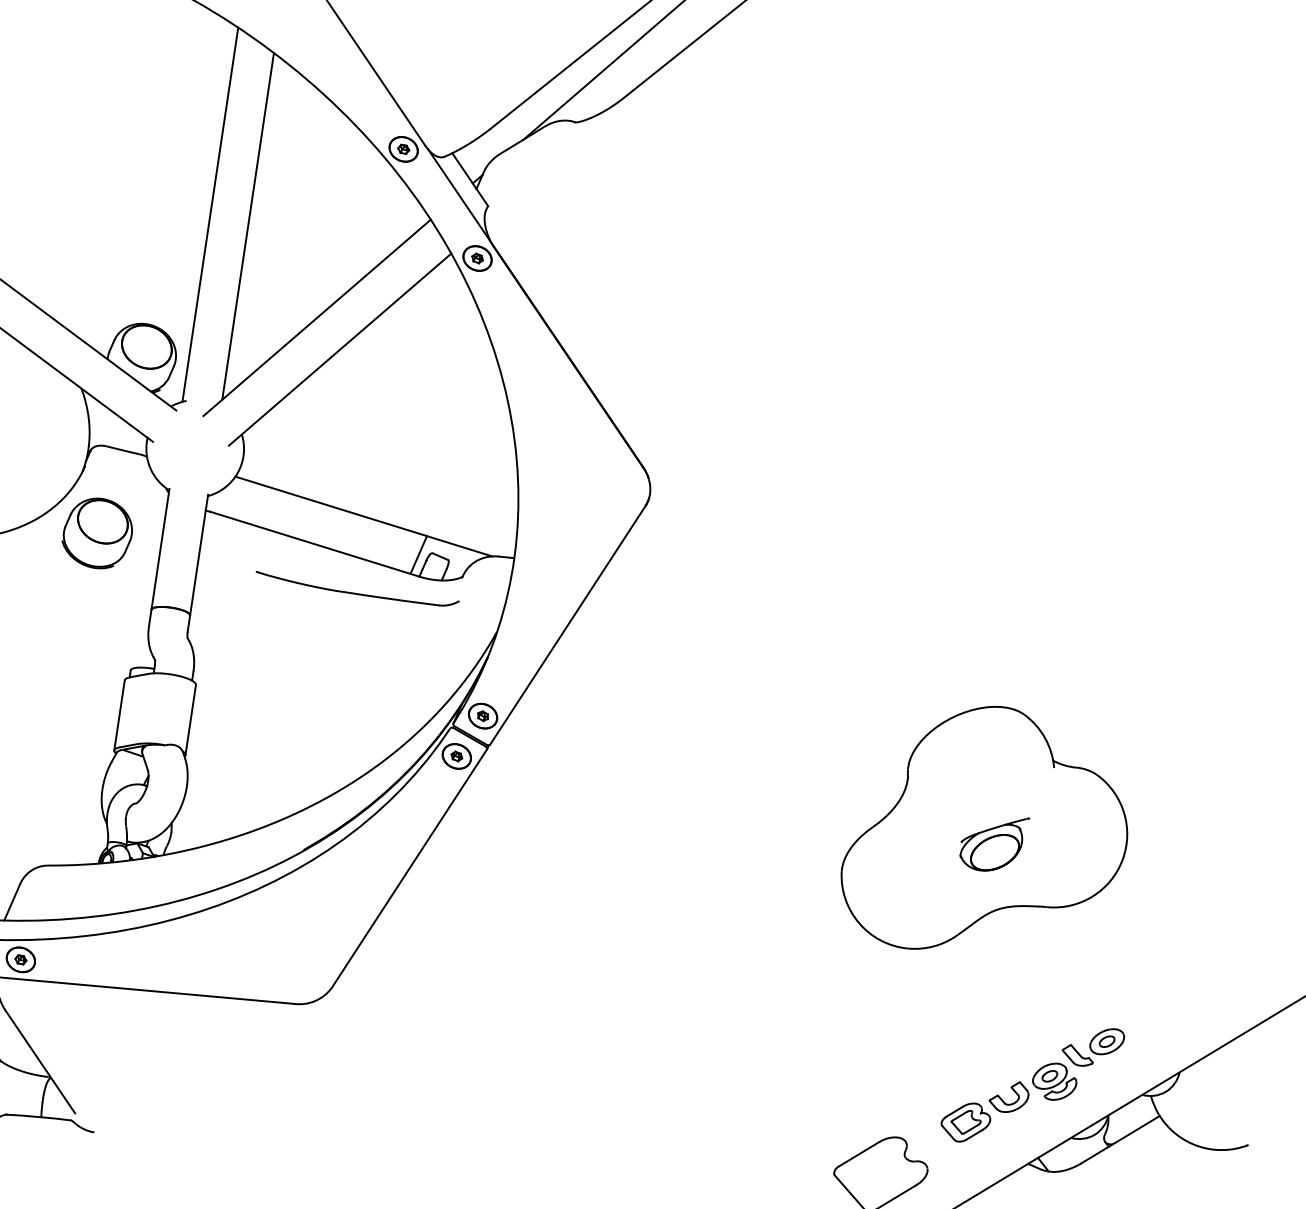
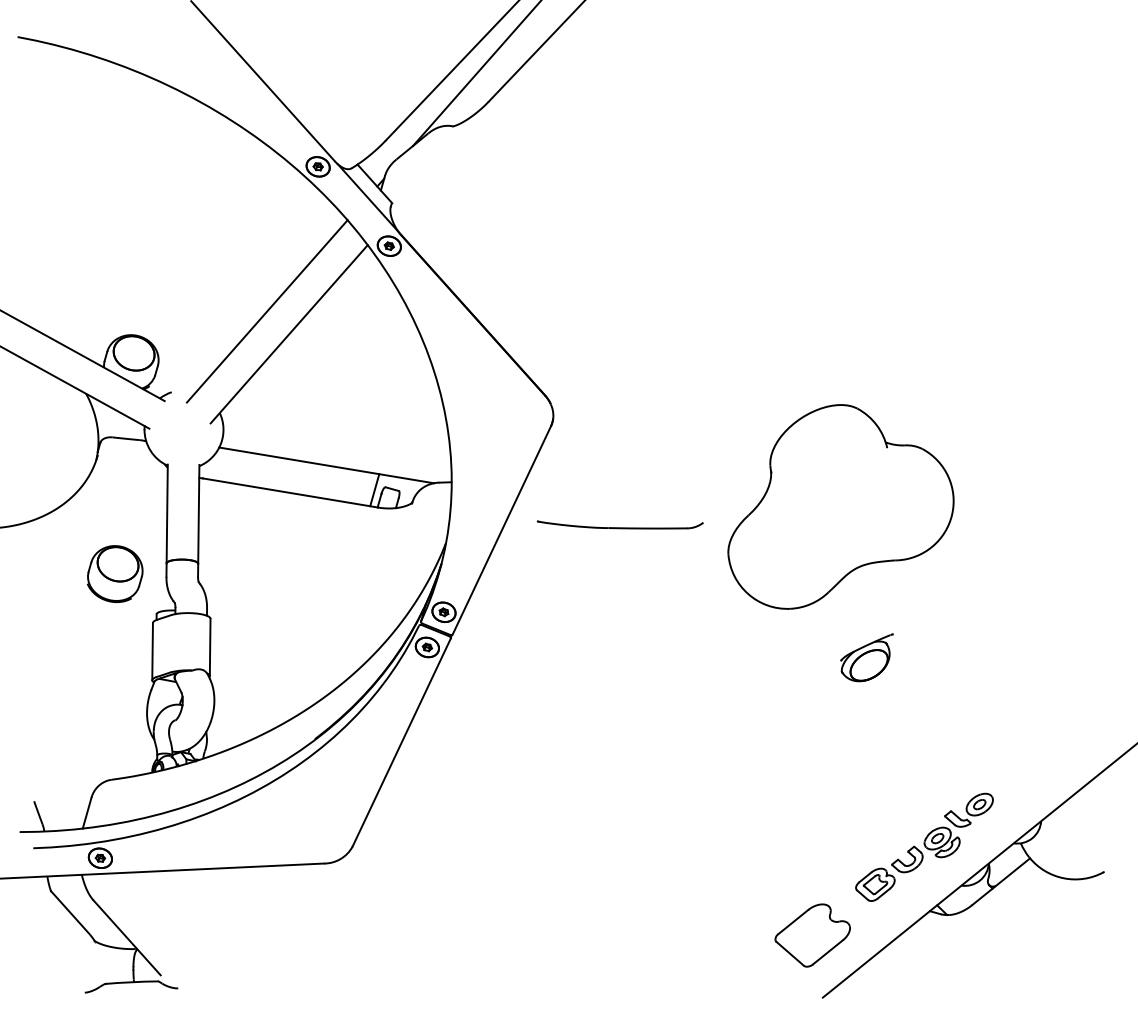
line: (210, 214) -> (170, 240), removed
line: (247, 226) -> (201, 245), removed
part: (97, 532) -> (114, 573), moved
part: (356, 589) -> (619, 524), moved
part: (987, 831) -> (840, 506), moved

